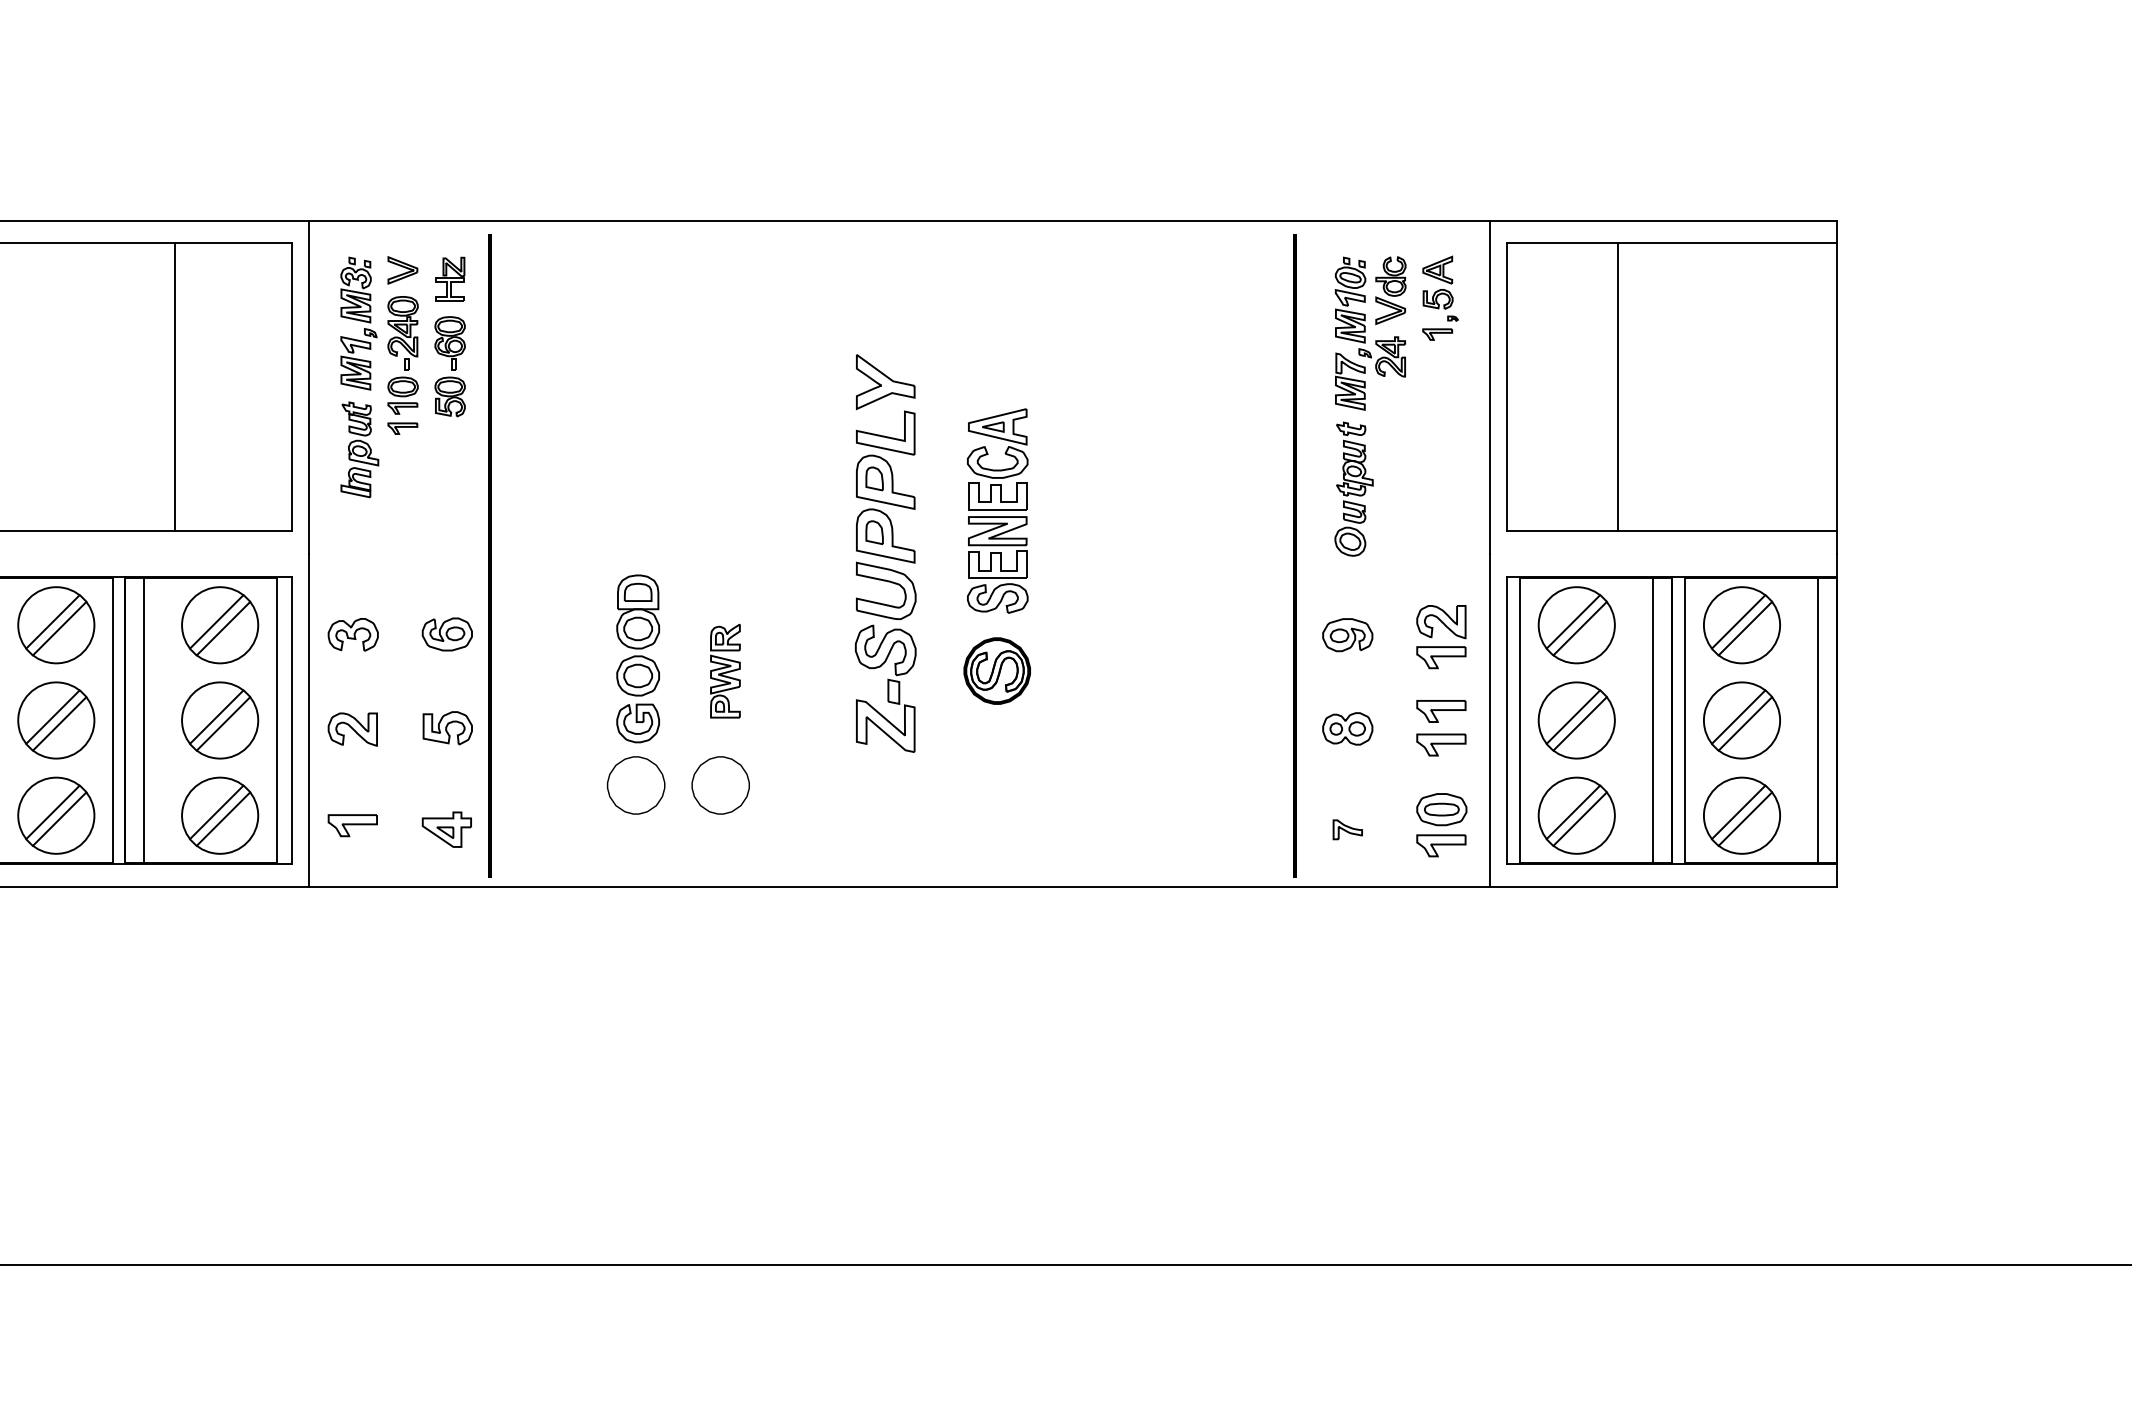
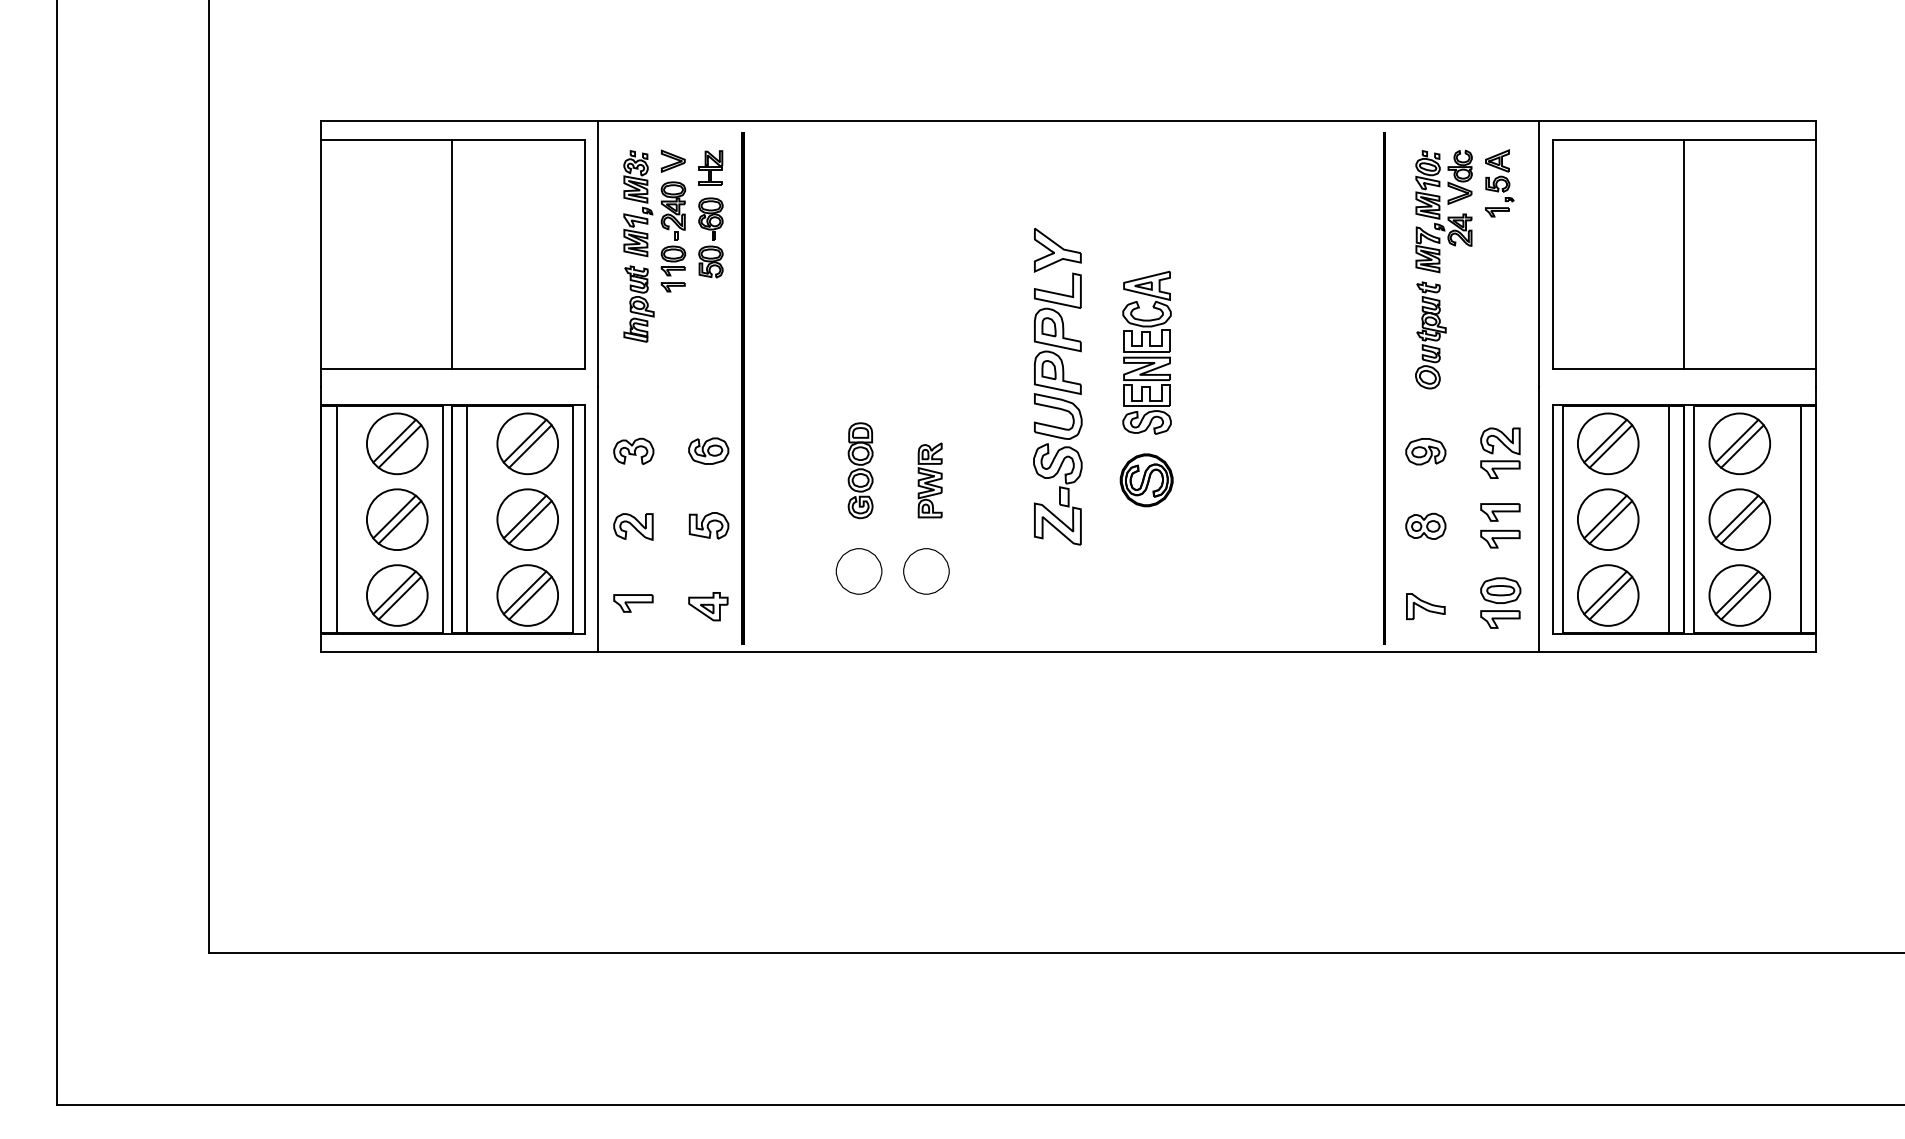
line: (174, 386) -> (451, 253), moved
line: (1618, 386) -> (1684, 253), moved
part: (637, 658) -> (860, 470), size x0.71
part: (1347, 829) -> (1425, 606), size x1.67

